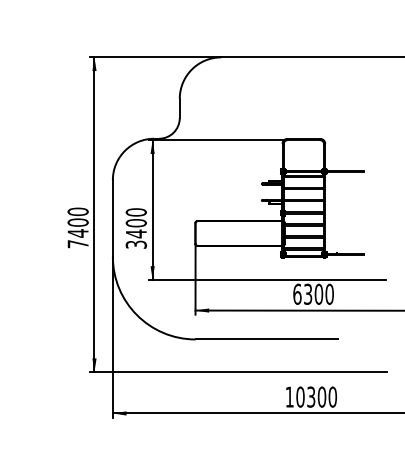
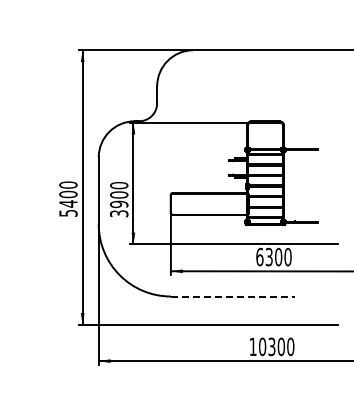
text: (136, 234) -> (119, 204), 3400 -> 3900
text: (78, 244) -> (68, 213), 7400 -> 5400
line: (266, 339) -> (232, 296), solid -> dashed

